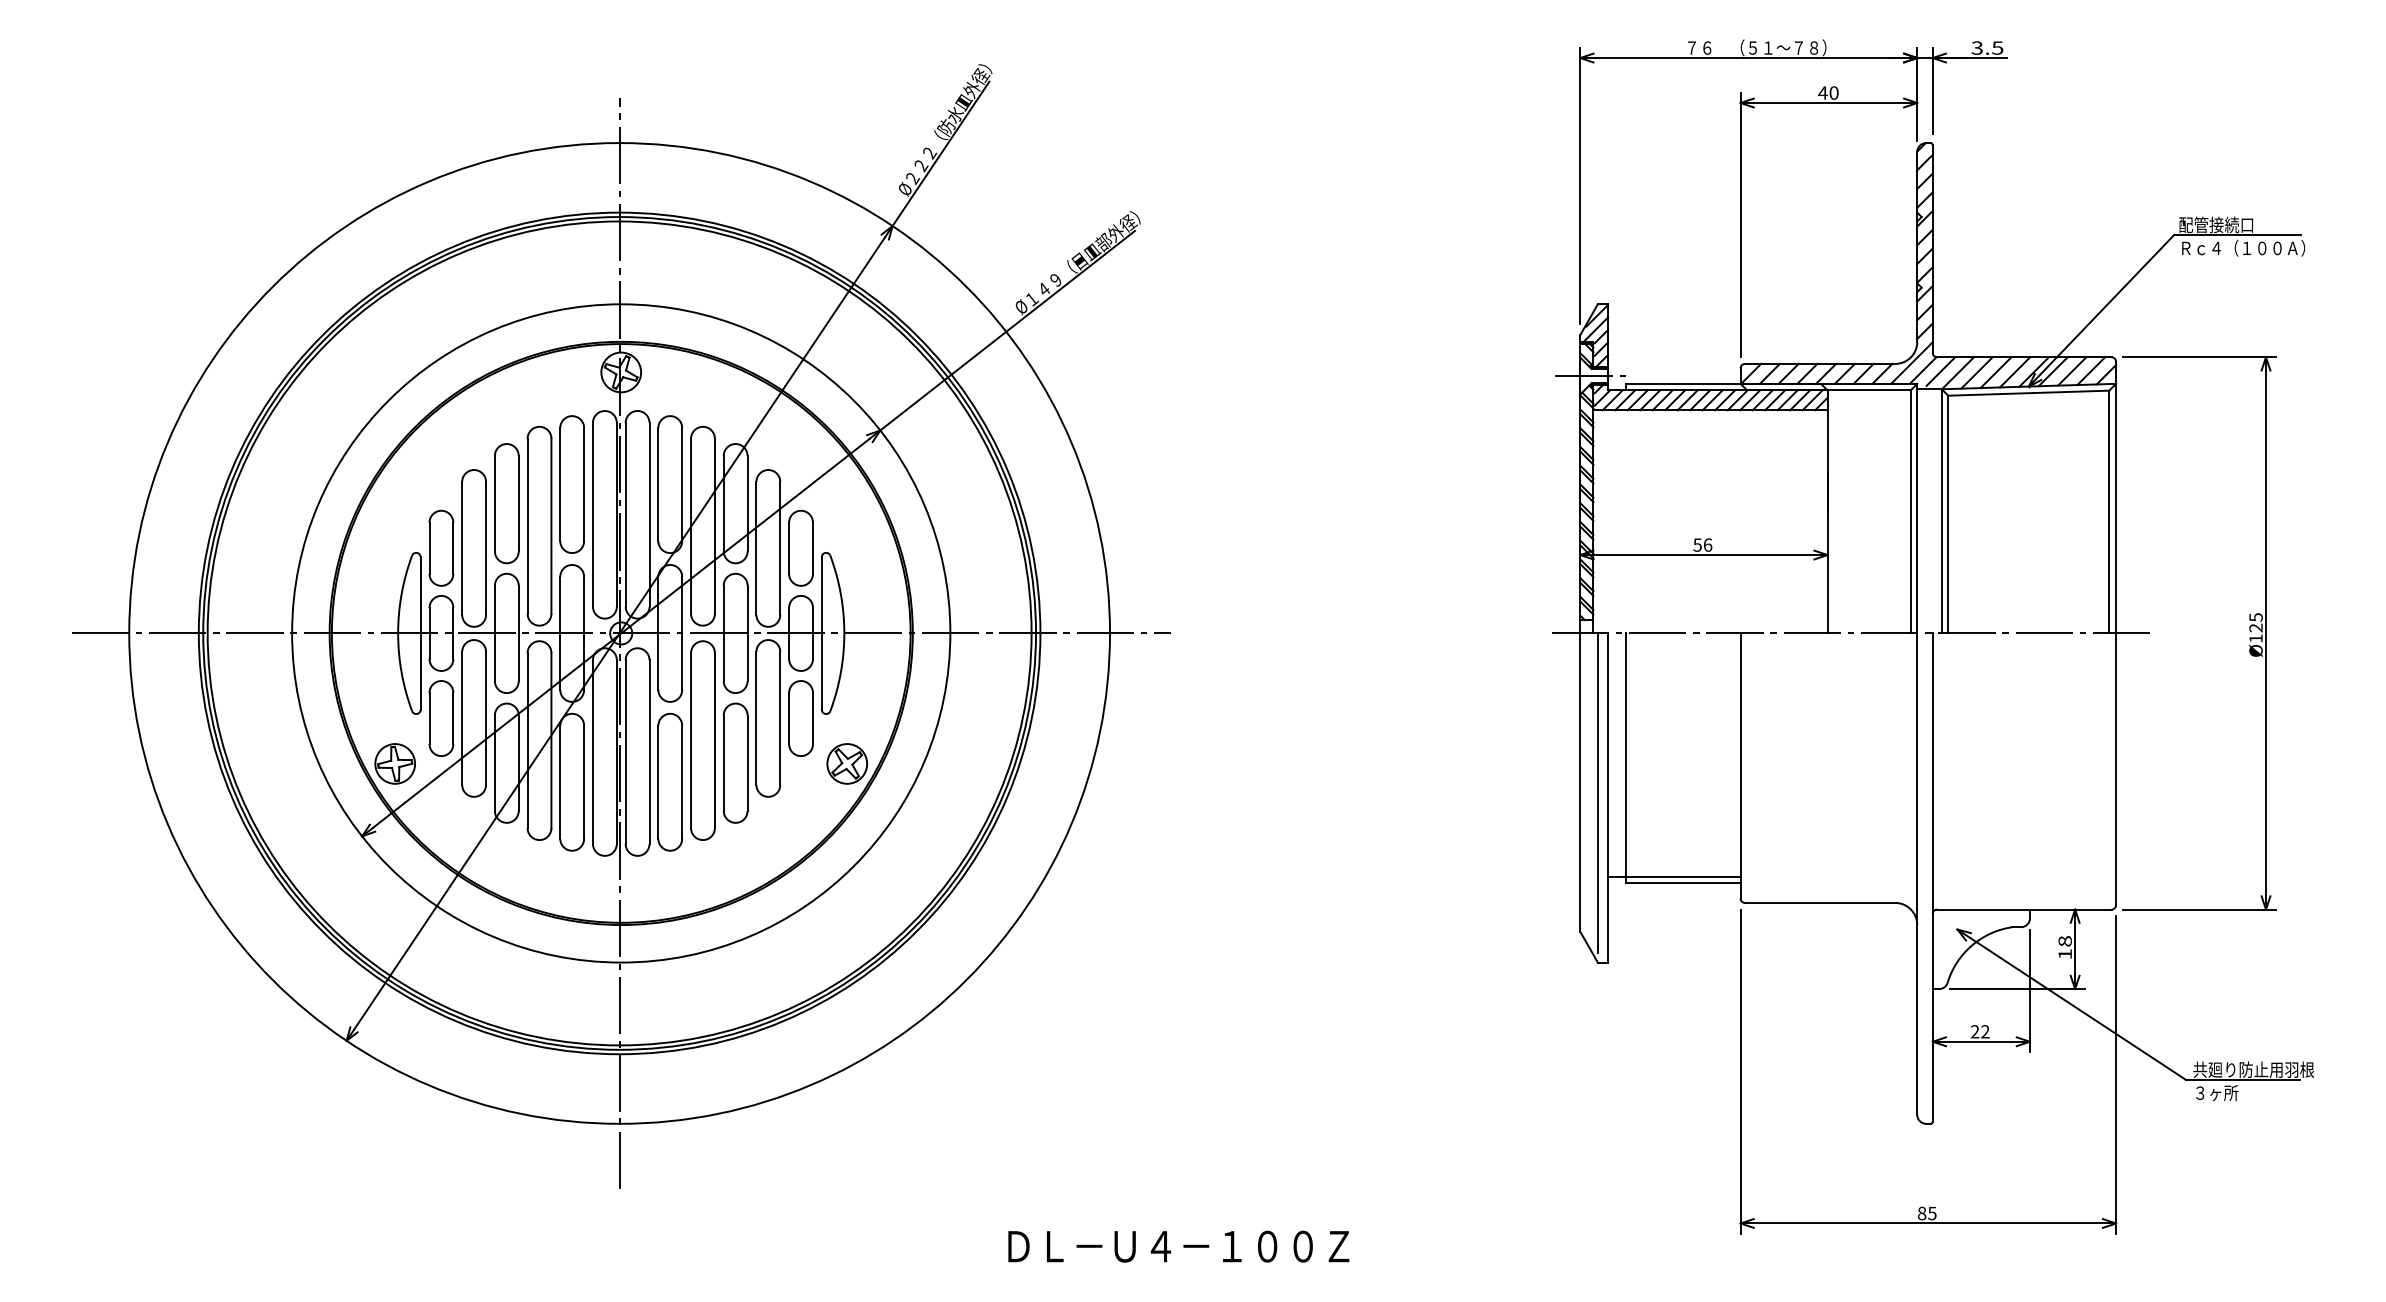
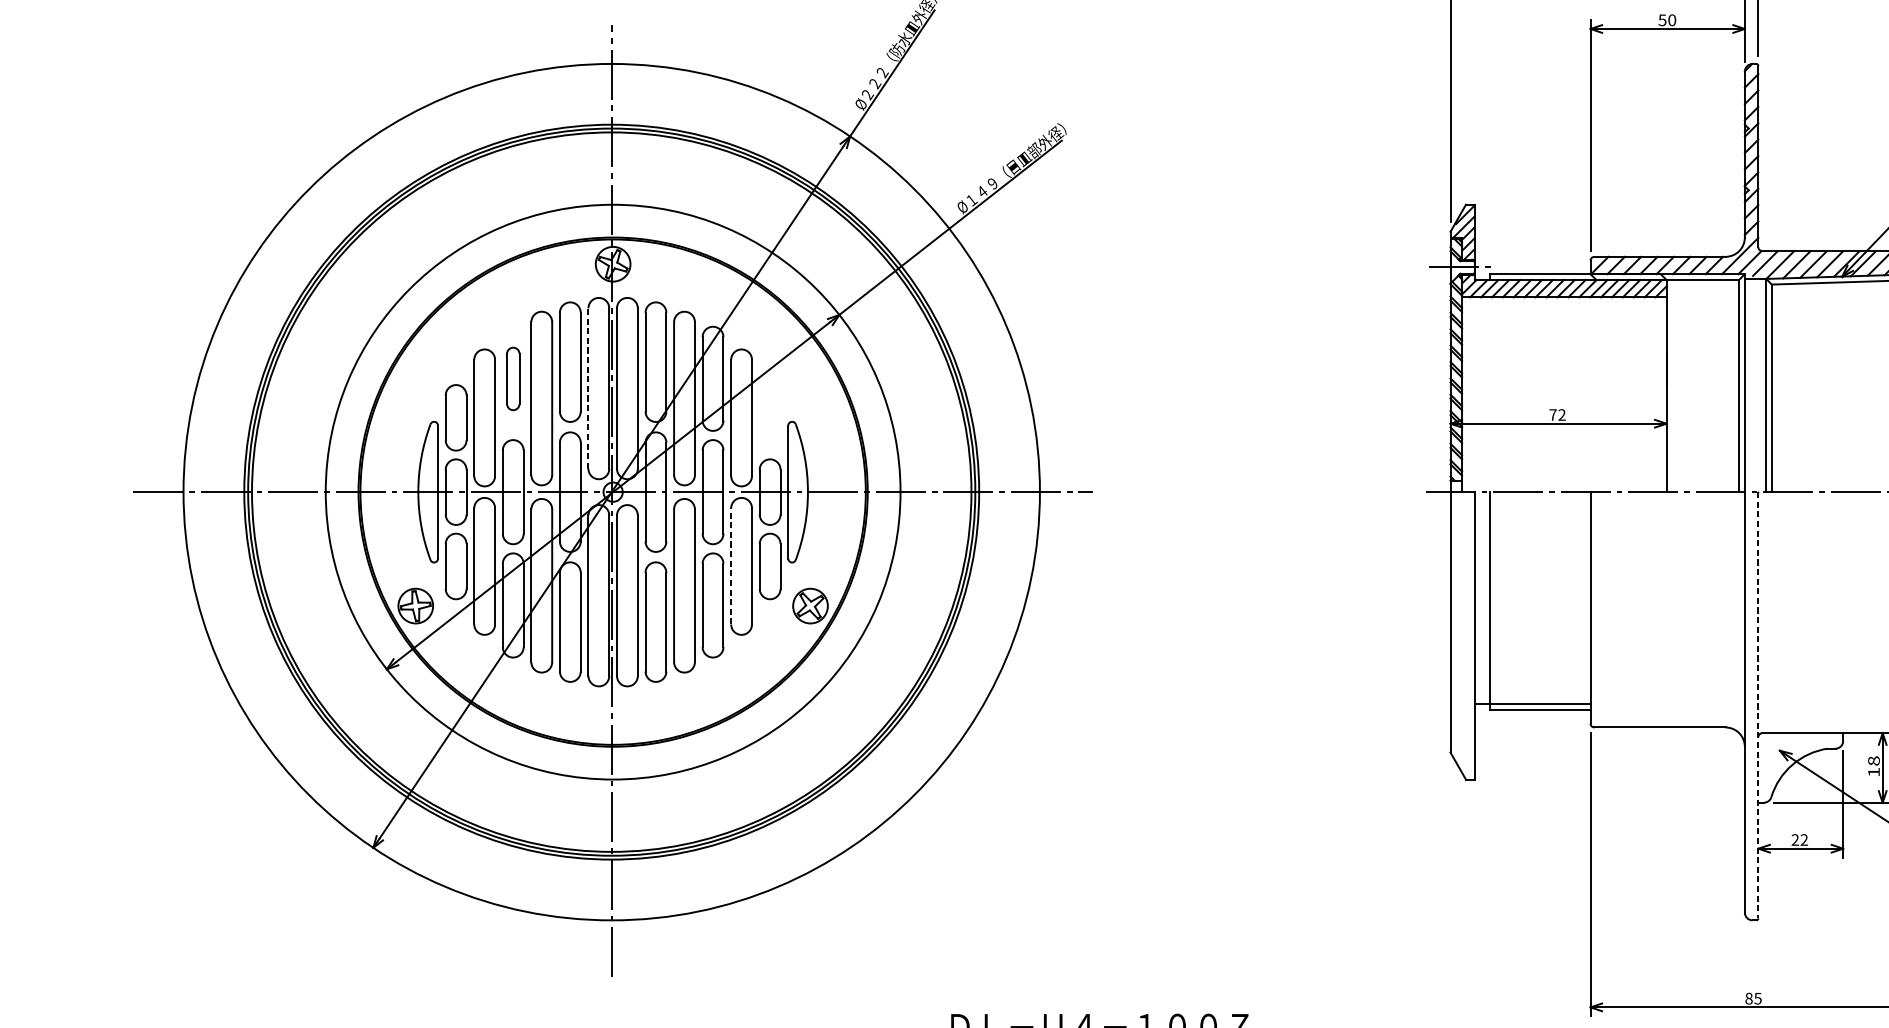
text: (1822, 92) -> (1662, 19), 40 -> 50
part: (506, 503) -> (512, 378), size x0.6
line: (592, 514) -> (588, 388), solid -> dashed
text: (1702, 544) -> (1557, 414), 56 -> 72
part: (800, 547) -> (769, 417), removed
line: (756, 717) -> (731, 565), solid -> dashed
line: (1597, 792) -> (1465, 631), removed
line: (1932, 878) -> (1758, 706), solid -> dashed

